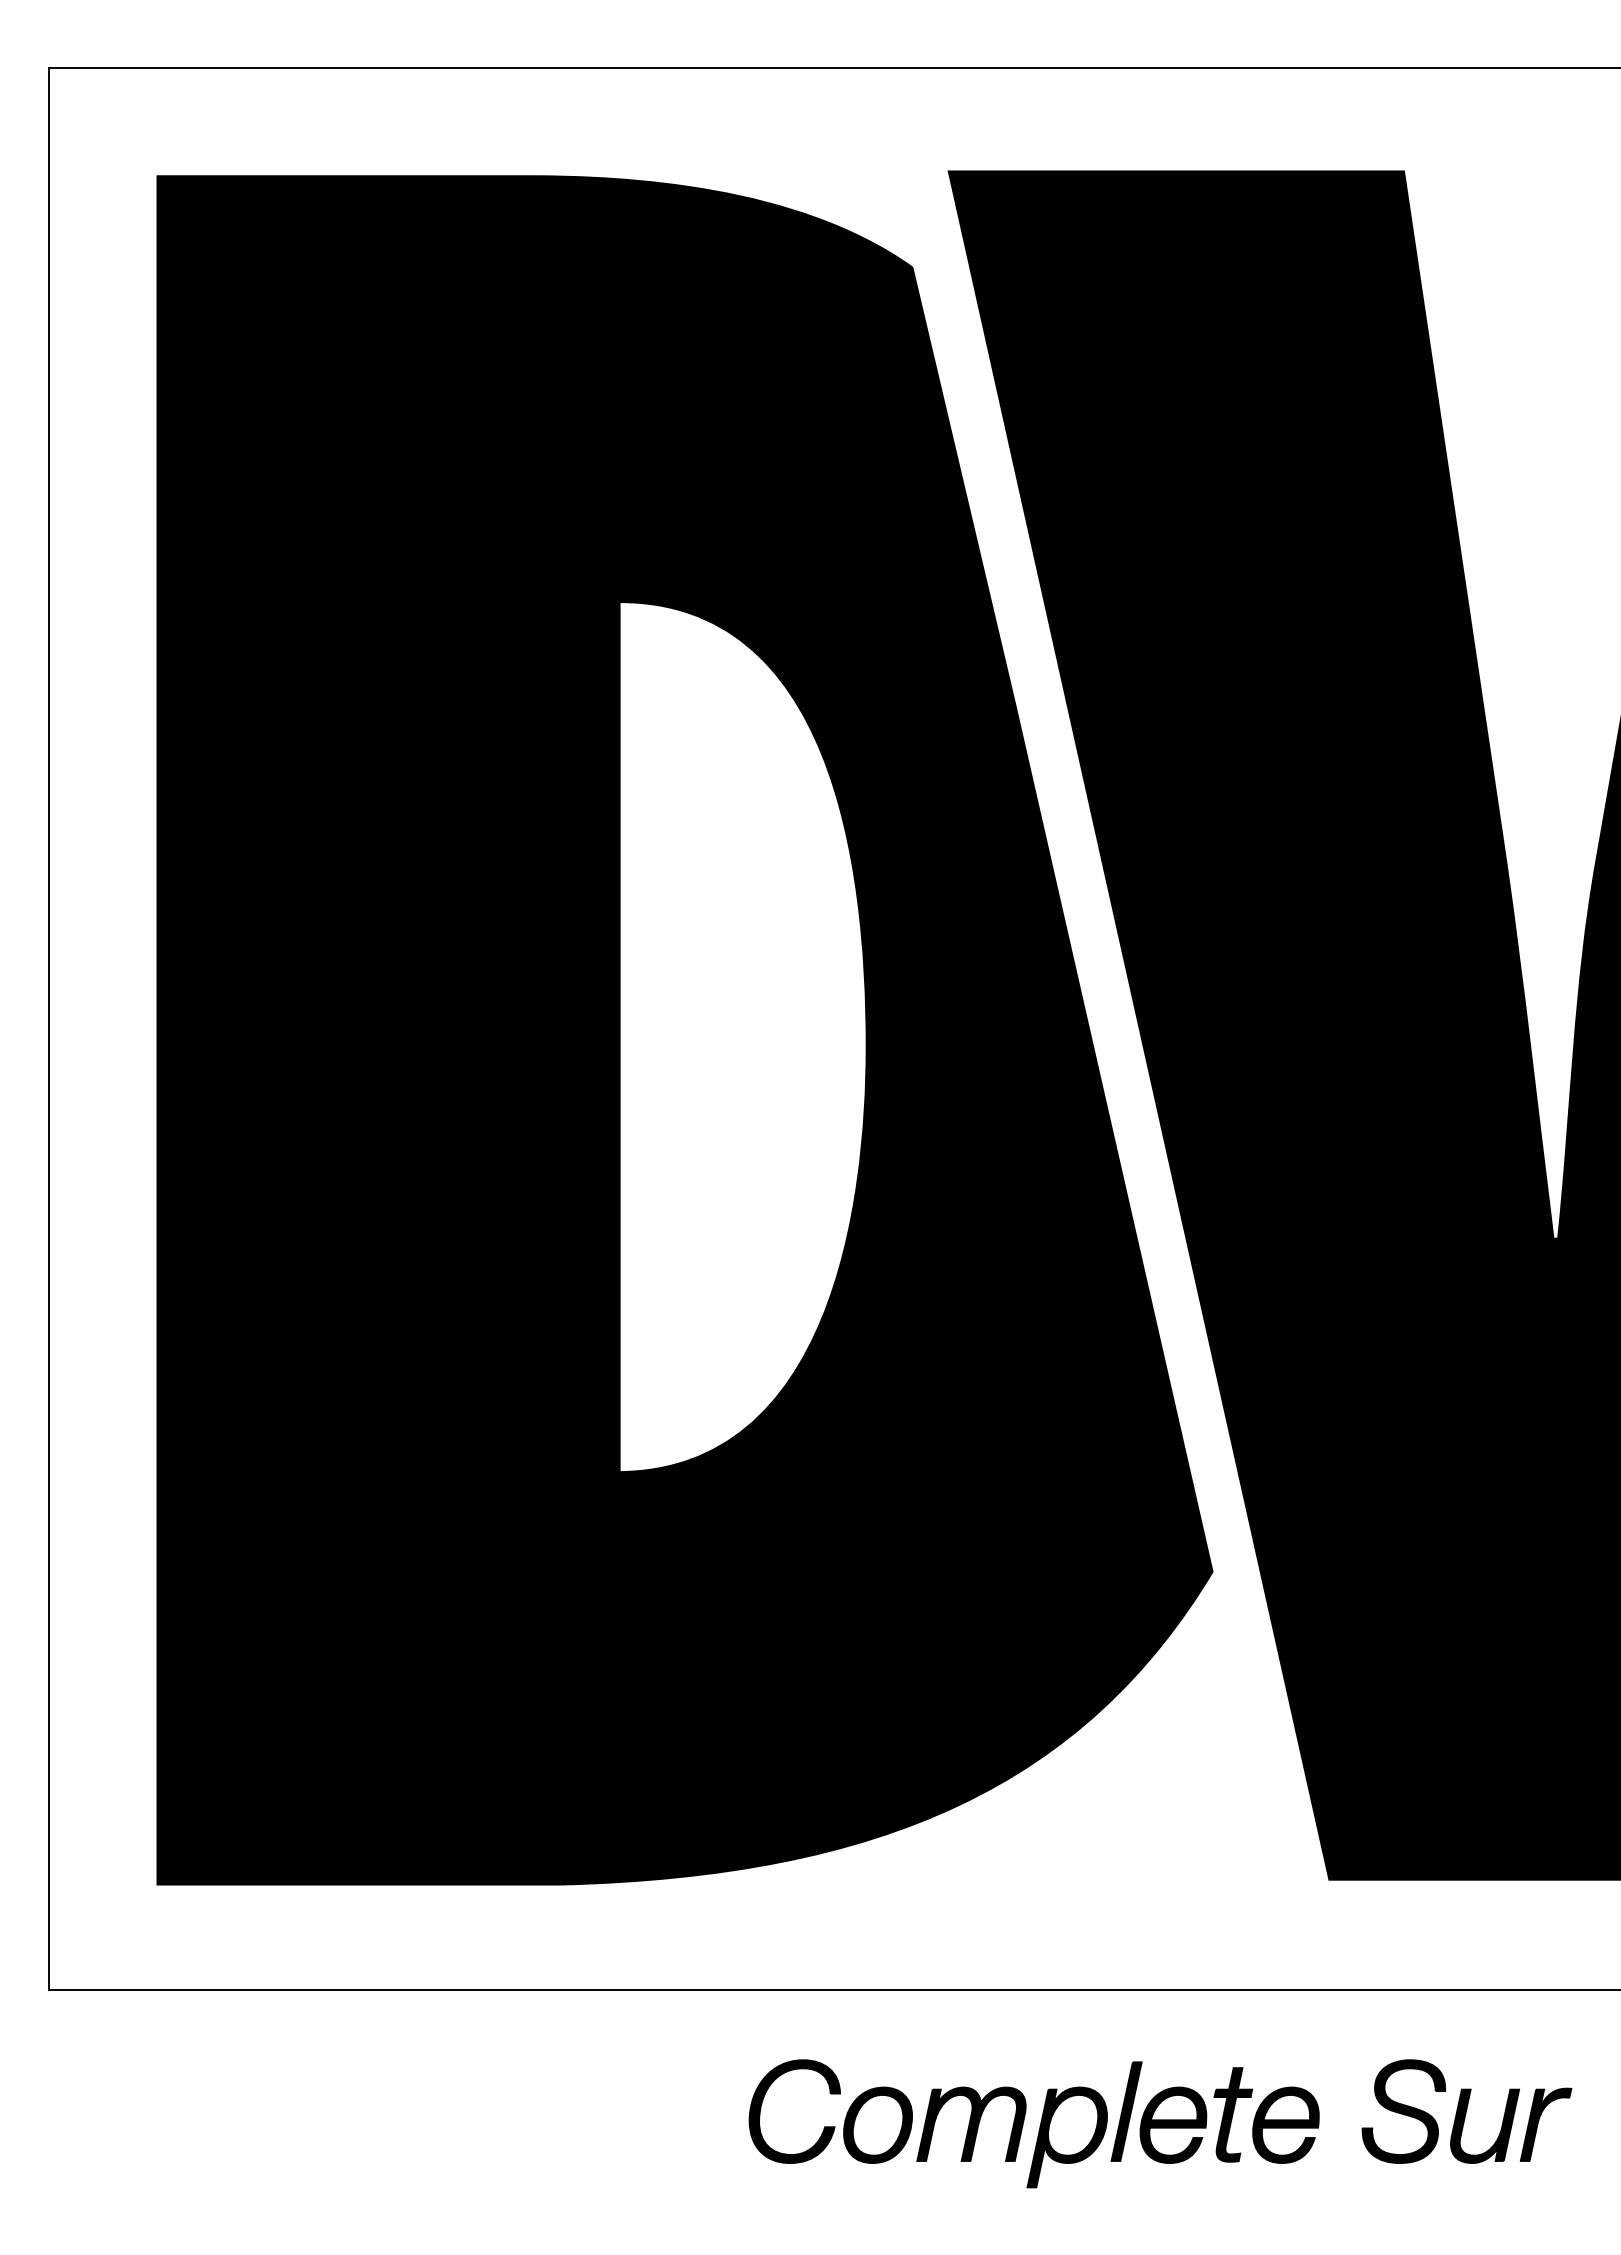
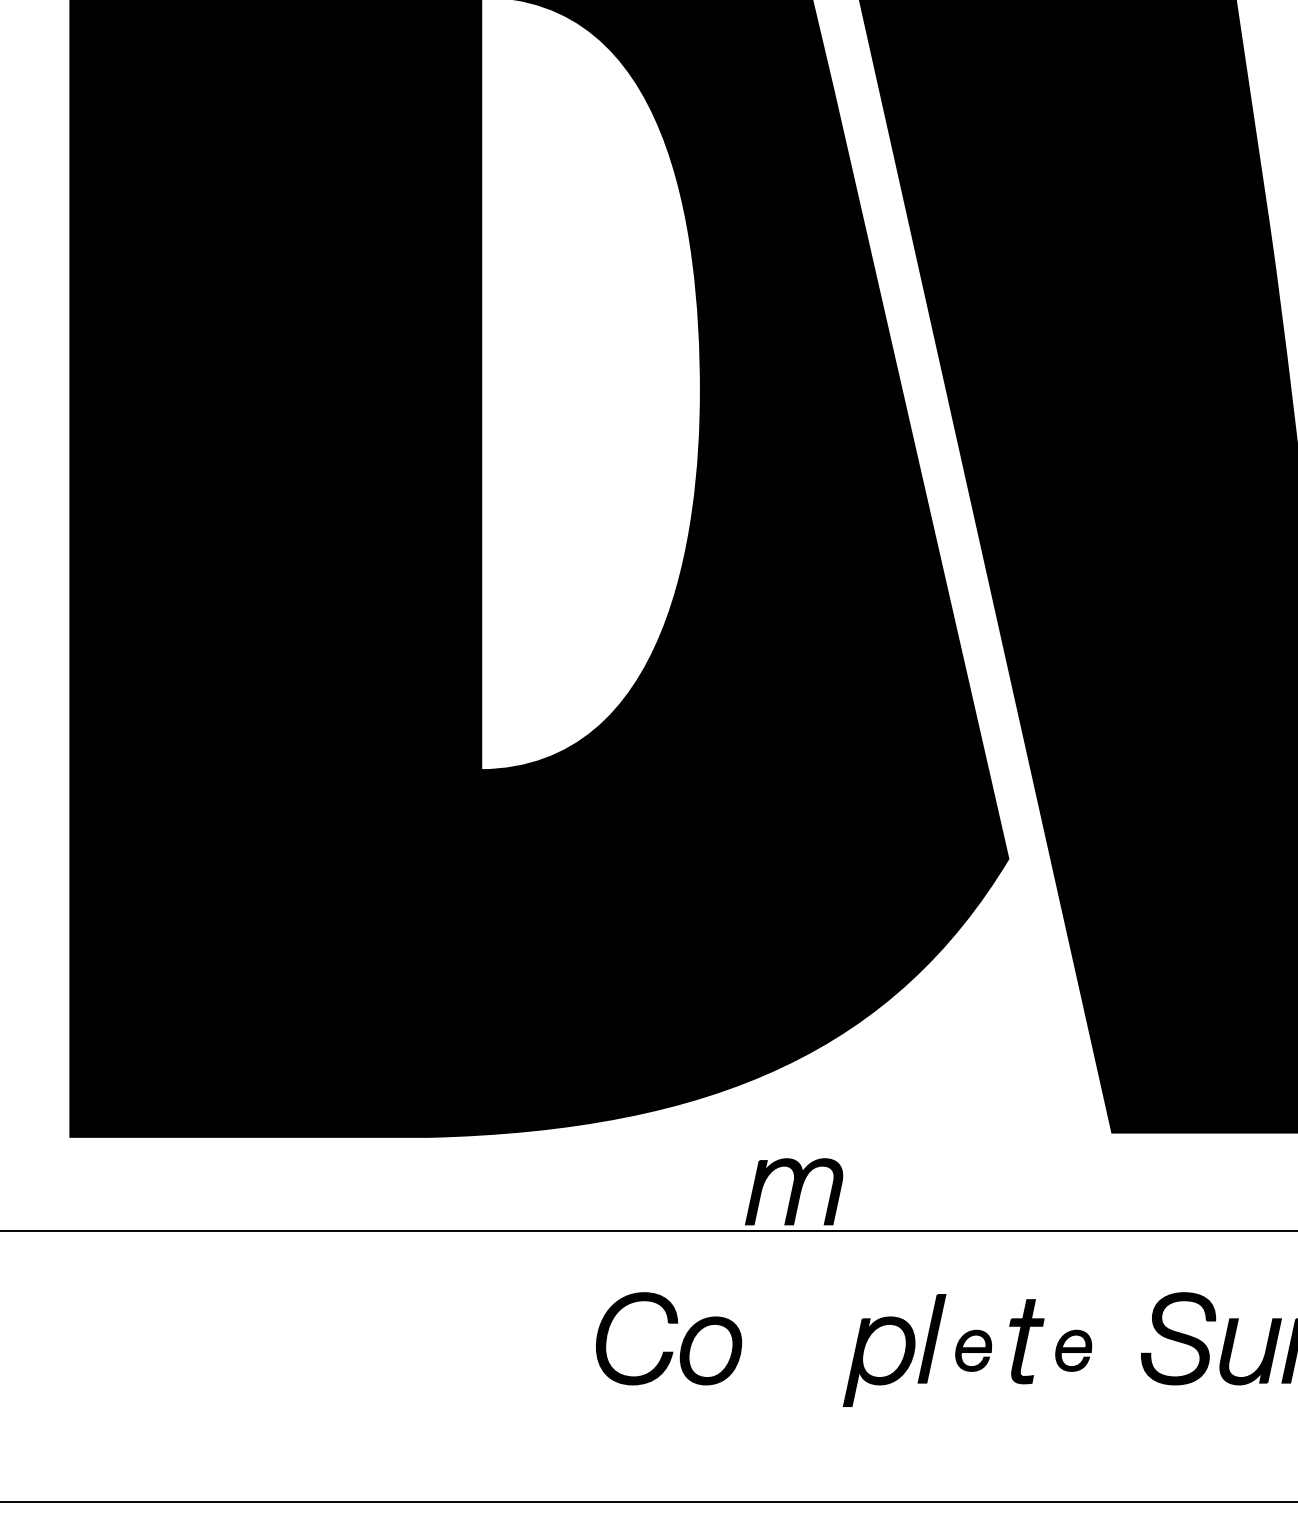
part: (971, 2123) -> (794, 1191), moved
part: (1173, 2124) -> (973, 1350), size x0.6
part: (1285, 2124) -> (1073, 1350), size x0.6

